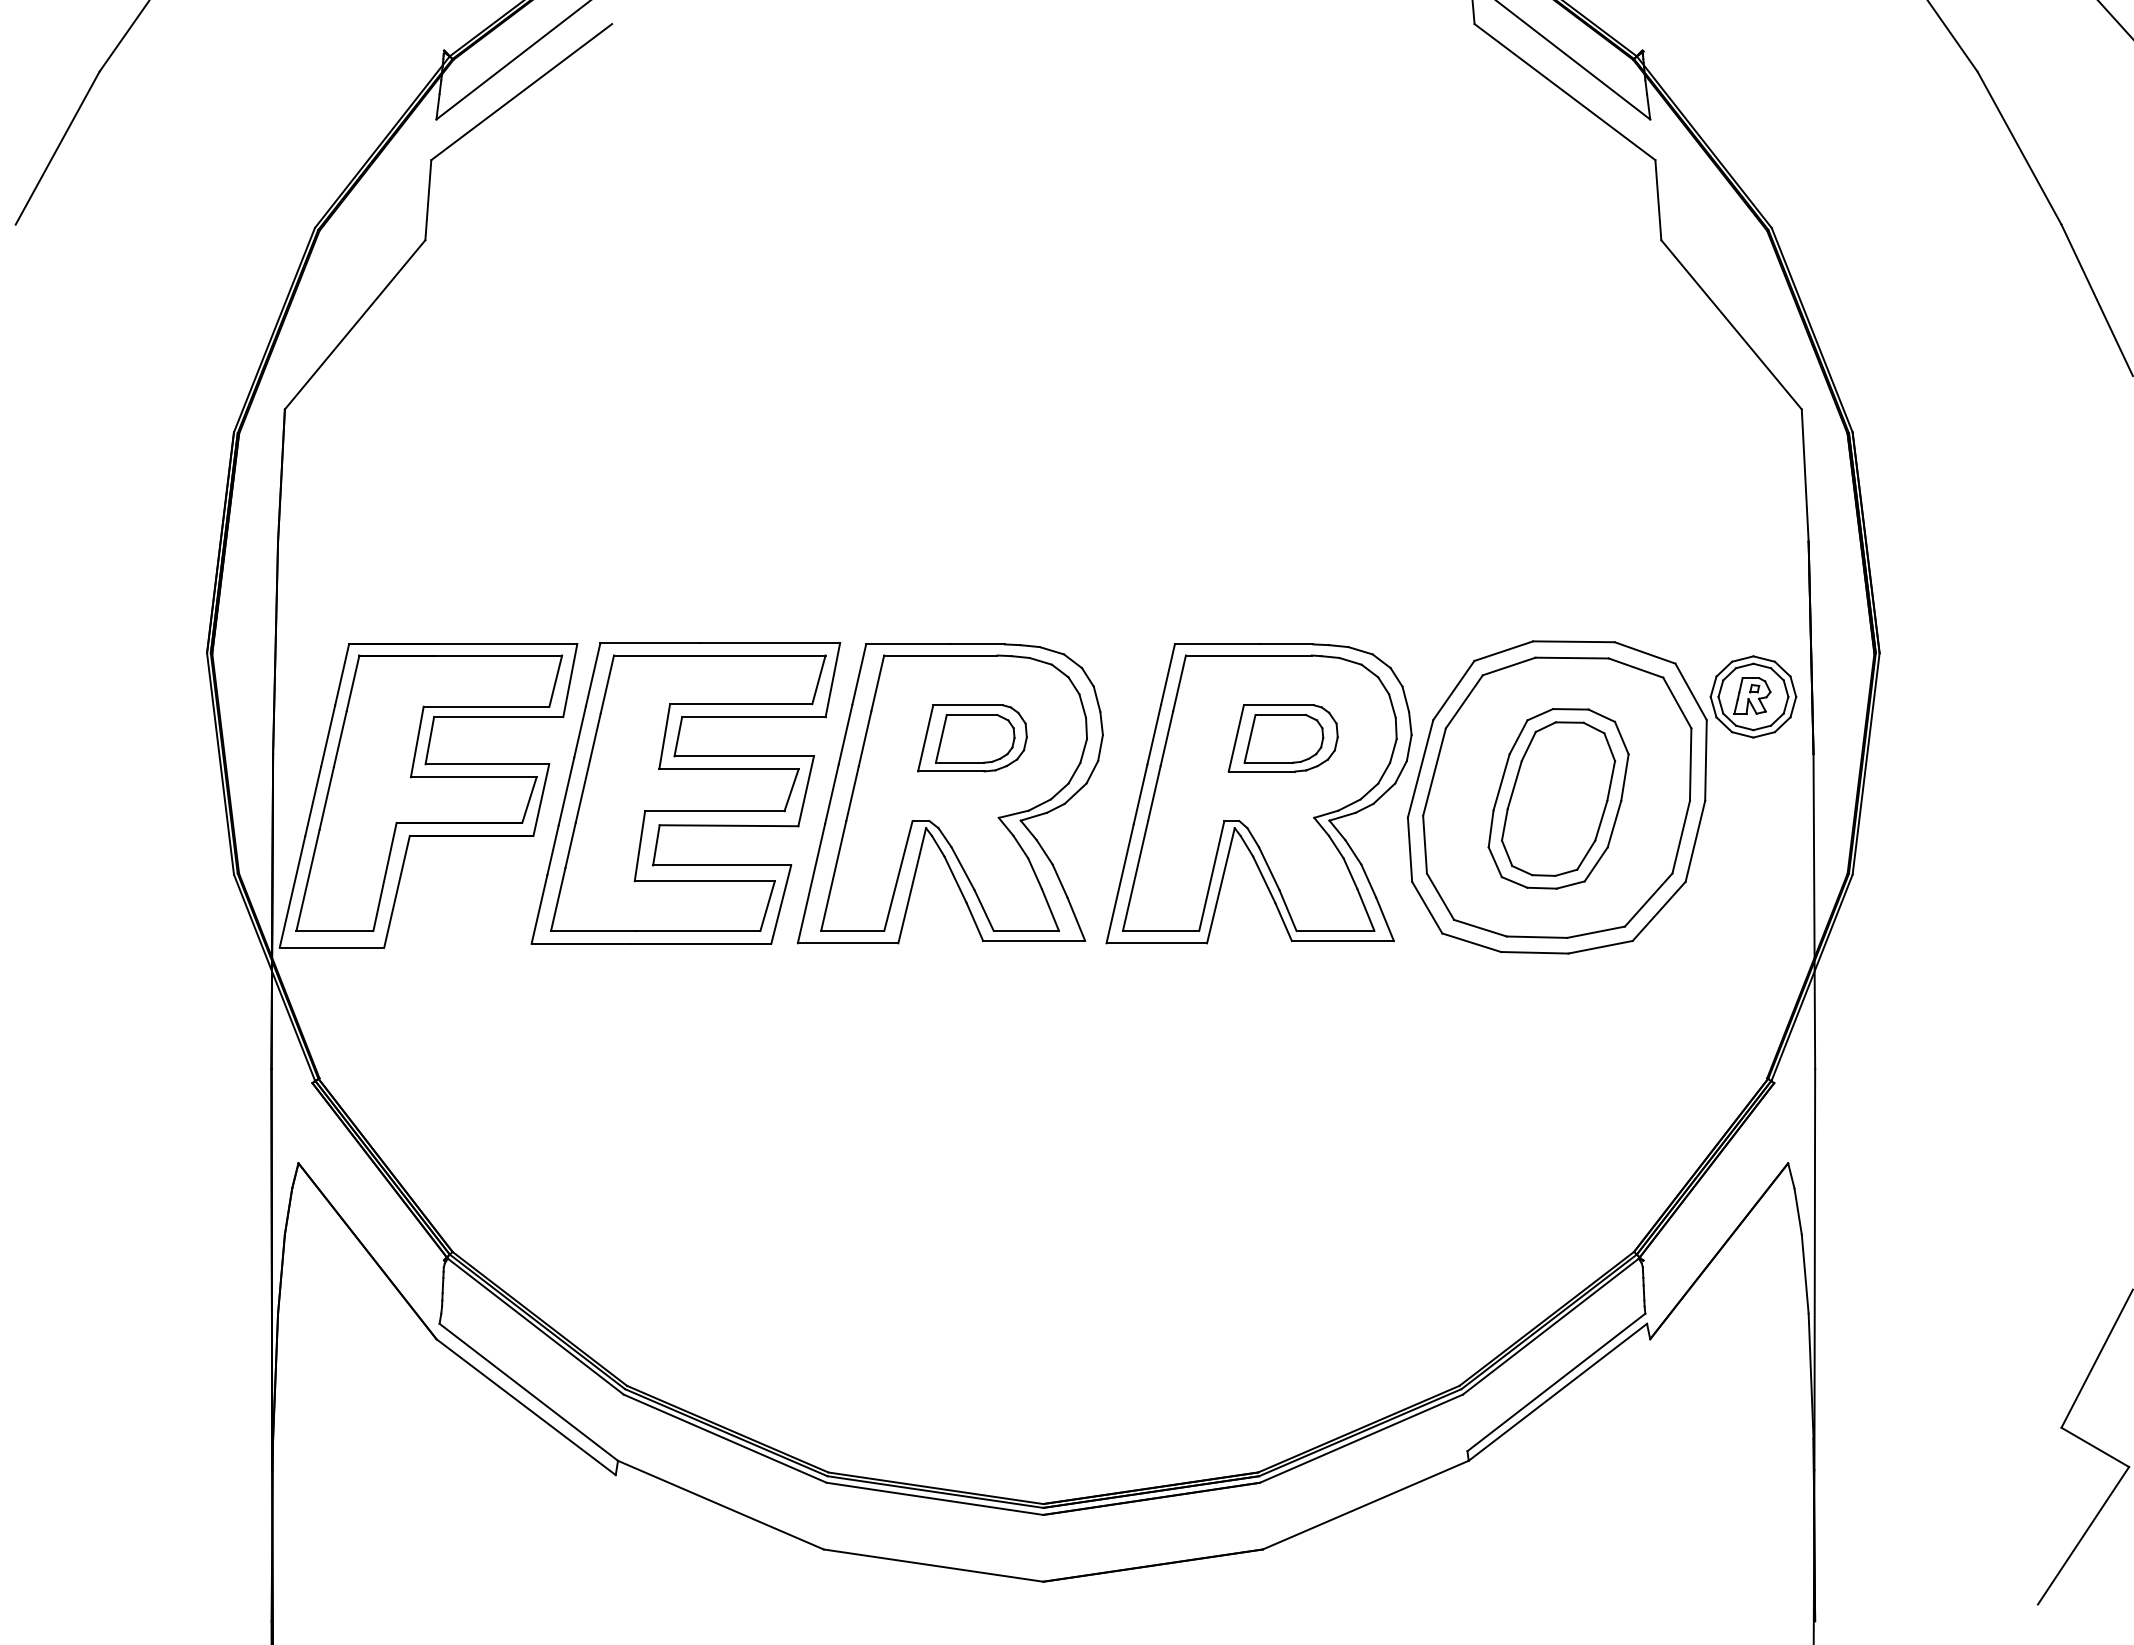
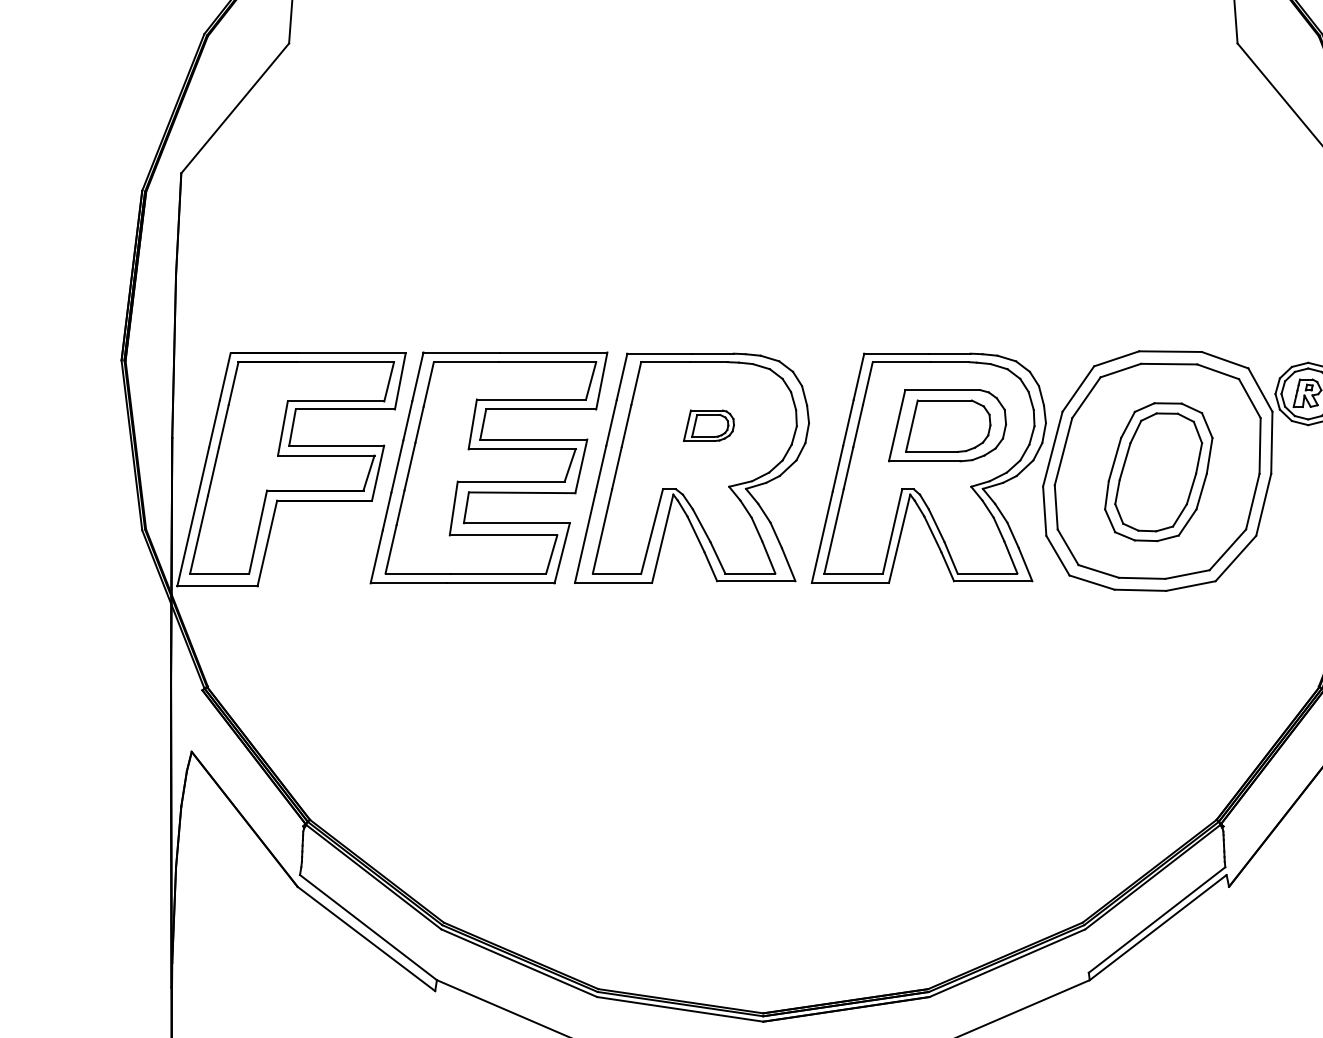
part: (972, 738) -> (708, 425), size x0.6
part: (1282, 738) -> (946, 425), size x1.4

